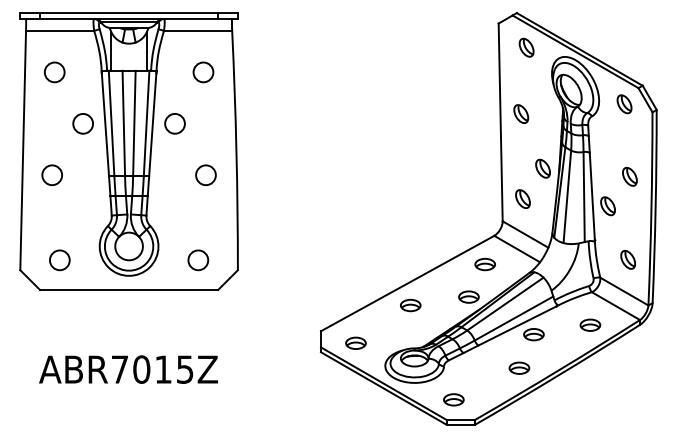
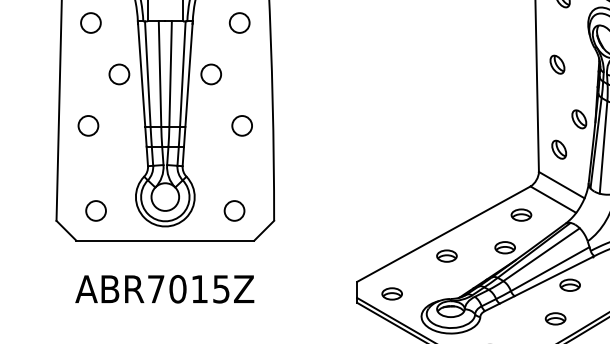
text: (128, 369) -> (164, 289), moved

